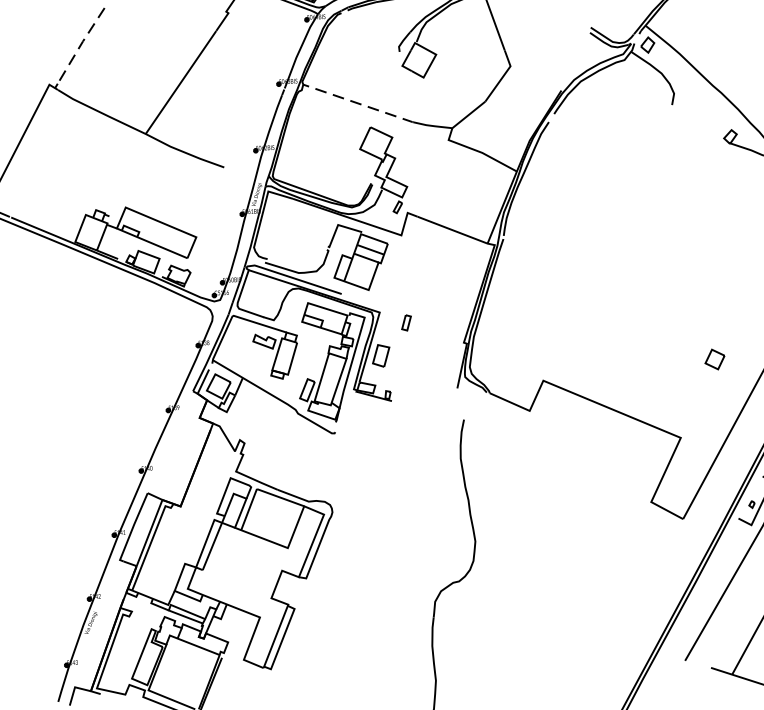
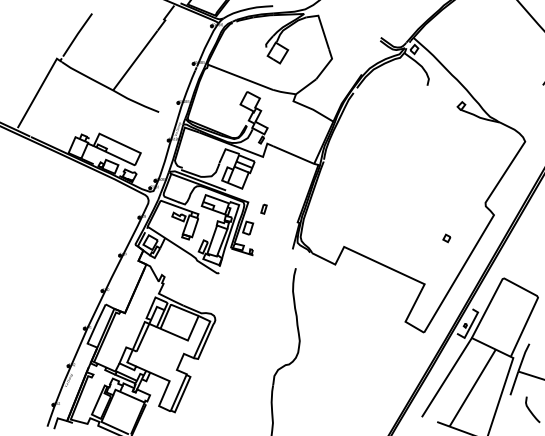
line: (82, 42) -> (77, 34), dashed -> solid
line: (358, 103) -> (240, 77), dashed -> solid
part: (714, 359) -> (446, 238), size x0.62

